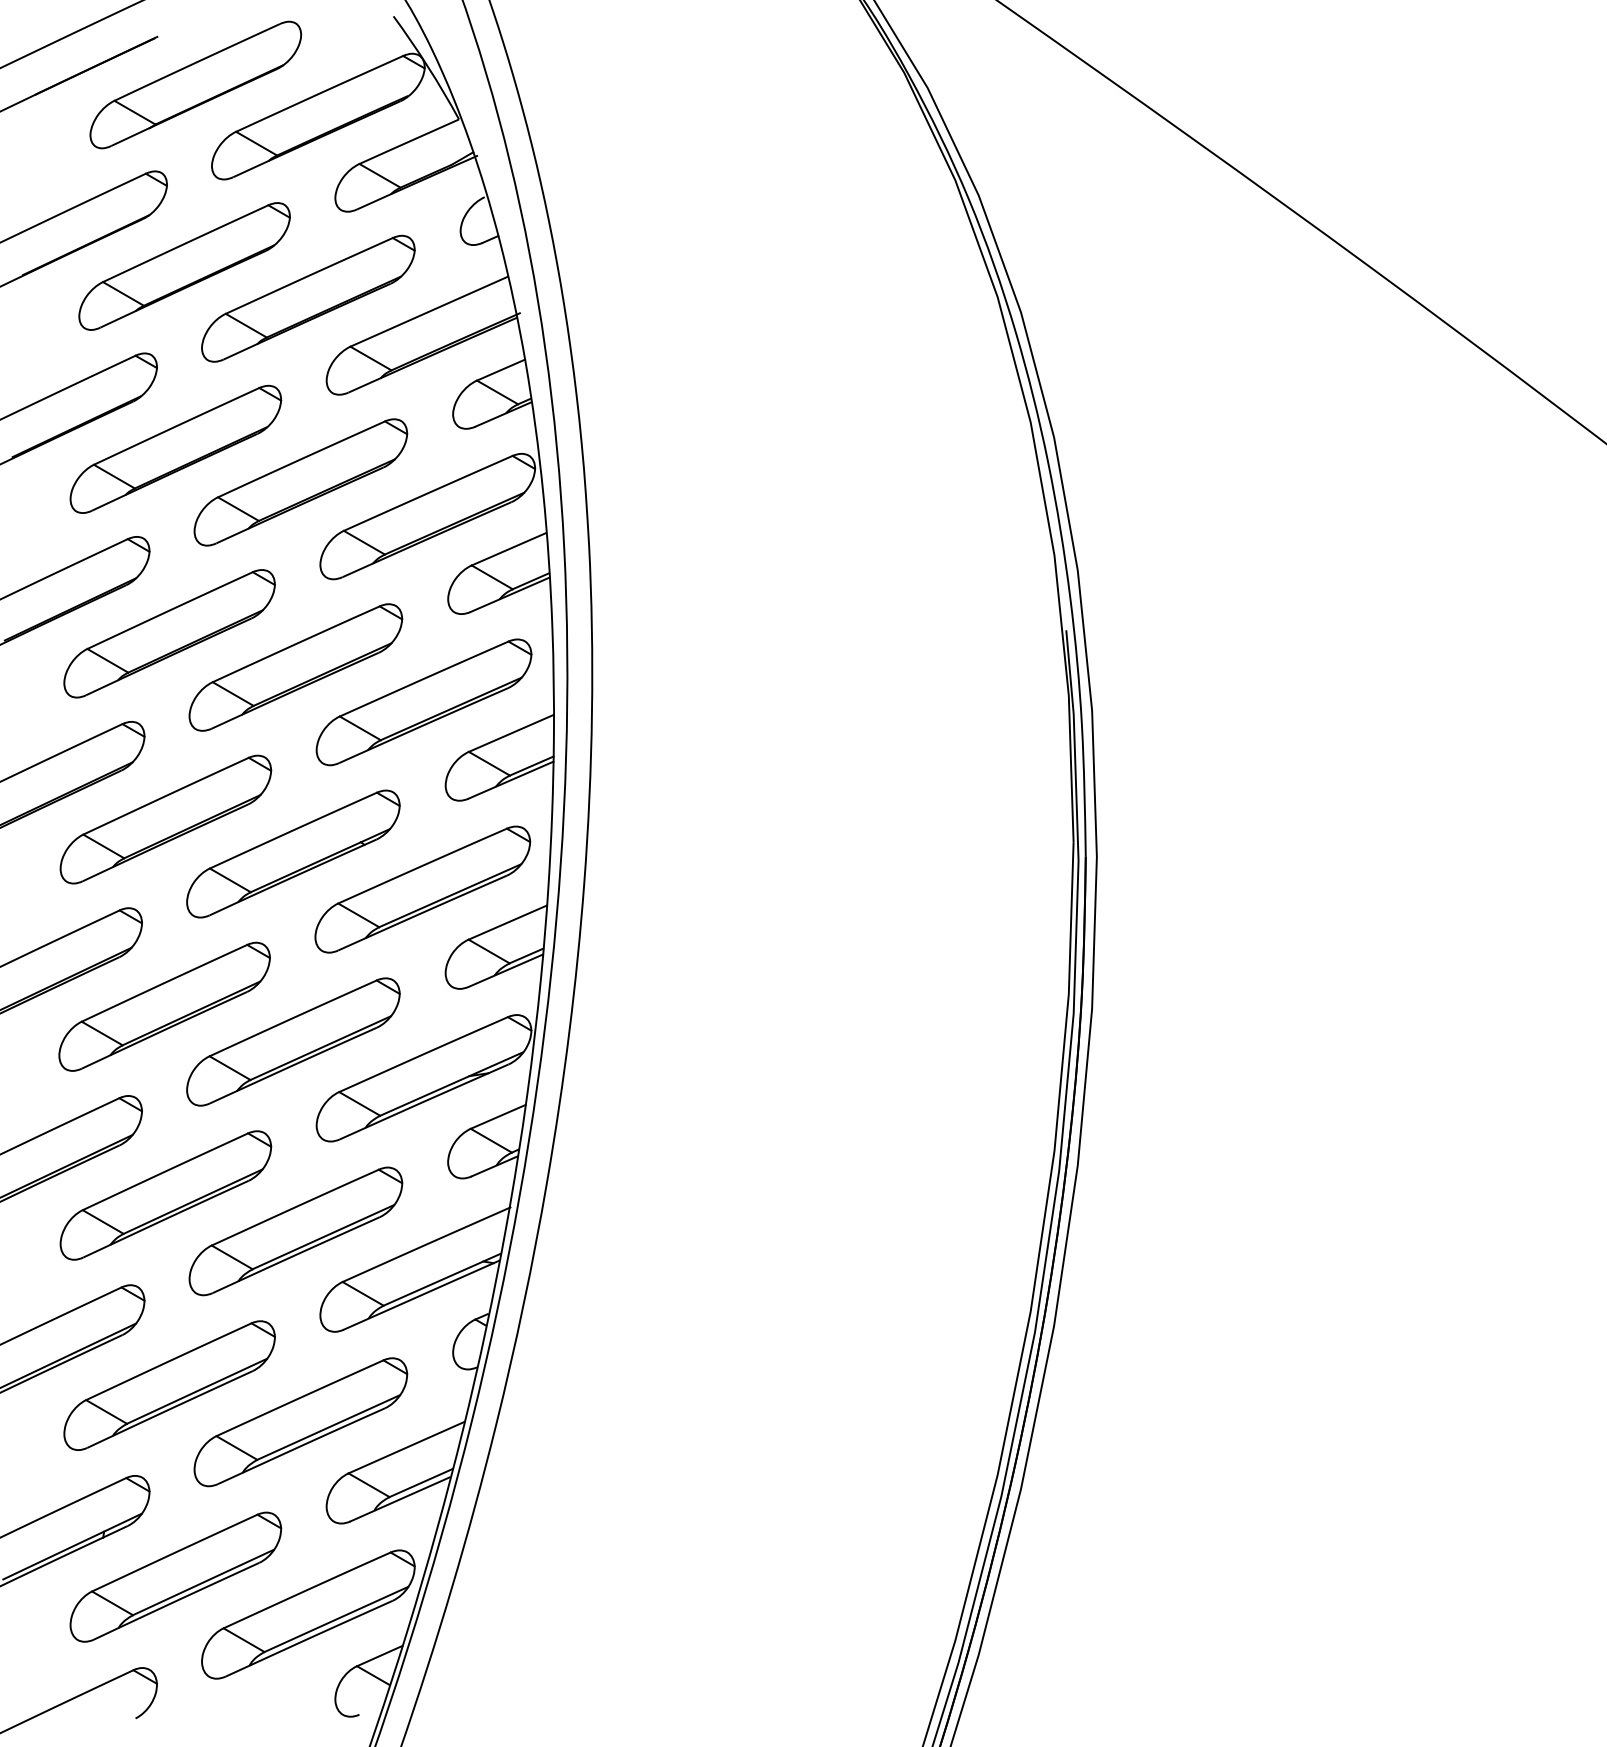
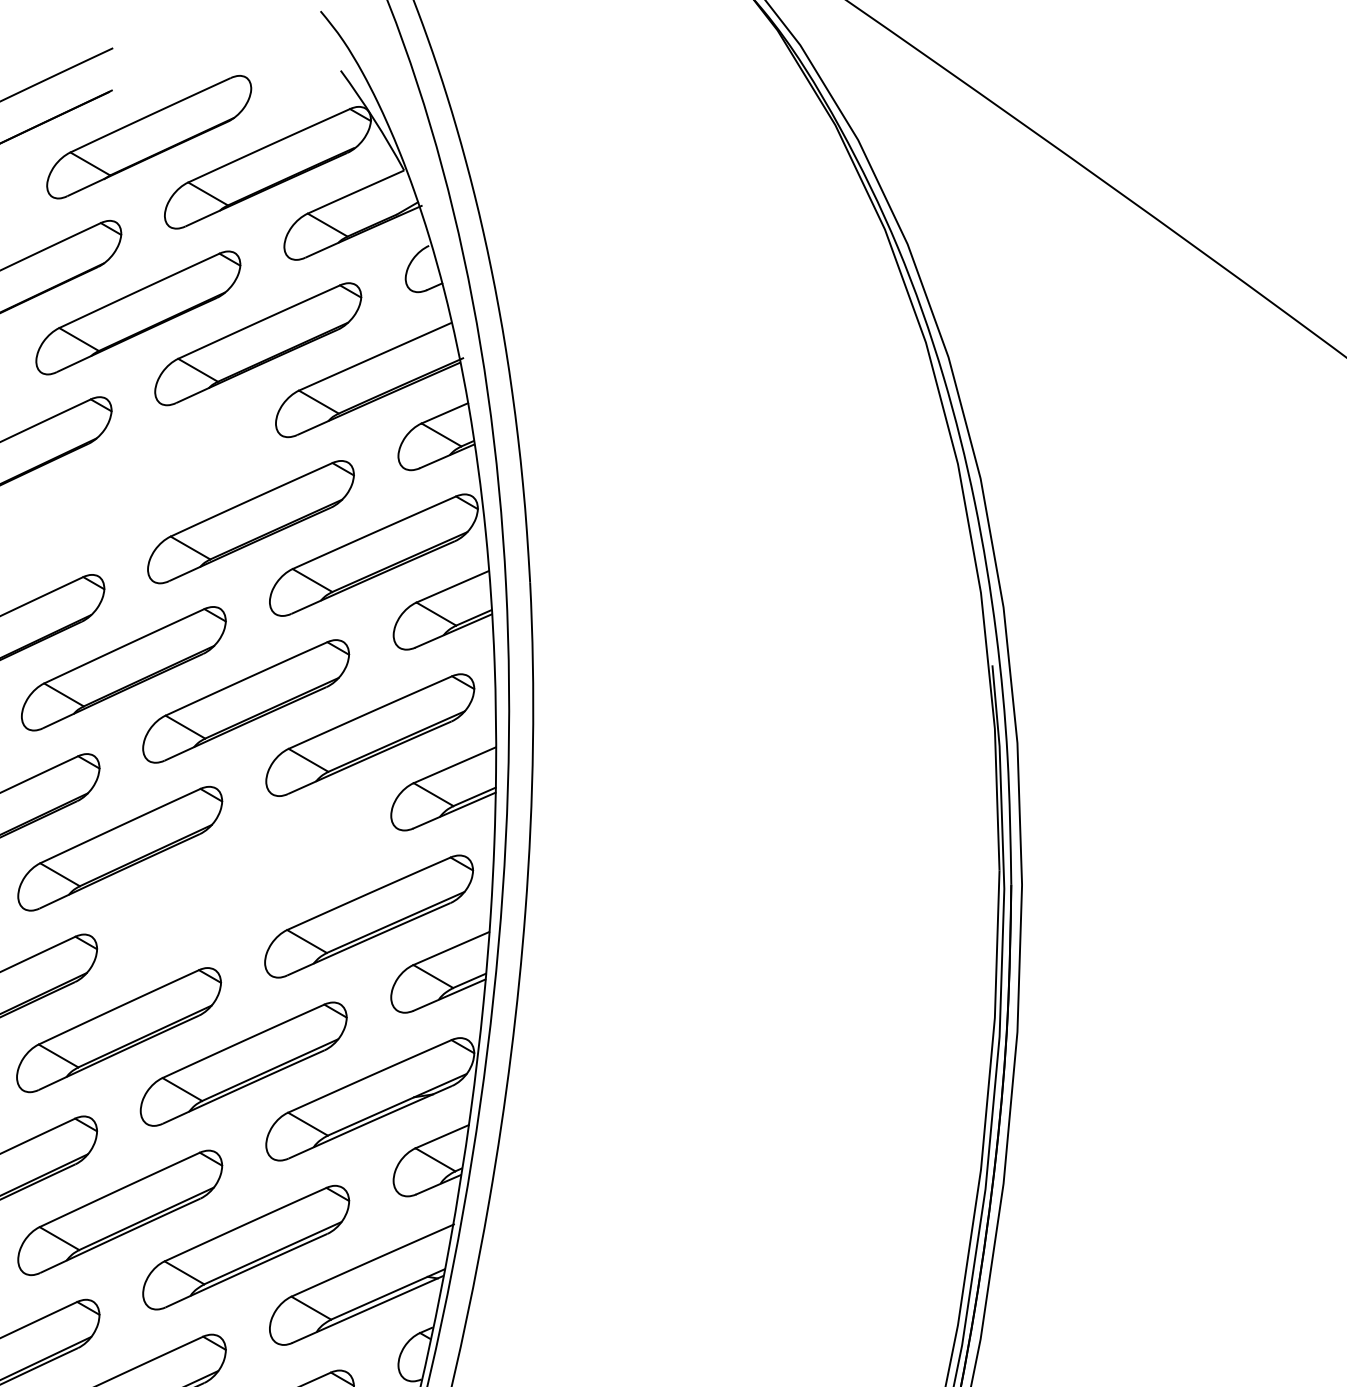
part: (175, 448) -> (129, 489), removed
part: (293, 853) -> (243, 881), removed

